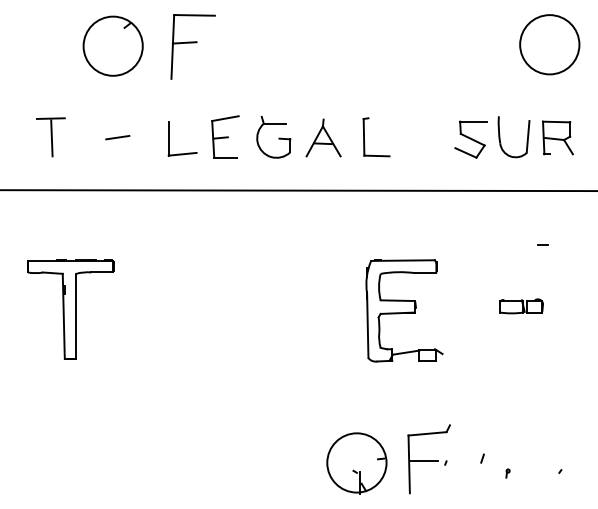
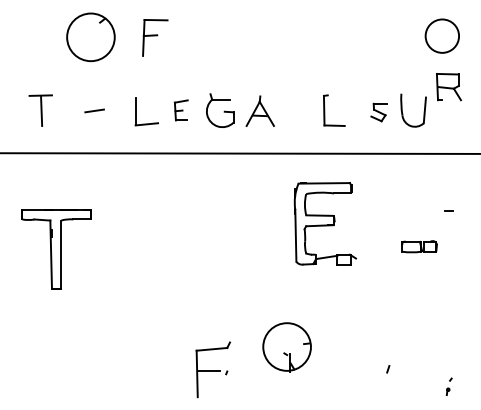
circle: (549, 44) -> (442, 35), size x0.7
part: (192, 46) -> (154, 37), size x0.7
part: (225, 136) -> (181, 110), size x0.6
part: (364, 137) -> (324, 110), moved
part: (557, 137) -> (448, 86), moved
part: (470, 139) -> (378, 112), size x0.6
line: (542, 244) -> (448, 210), moved
part: (404, 310) -> (325, 223), moved
part: (428, 459) -> (212, 370), moved
part: (356, 463) -> (286, 347), moved
part: (507, 473) -> (447, 391), moved

